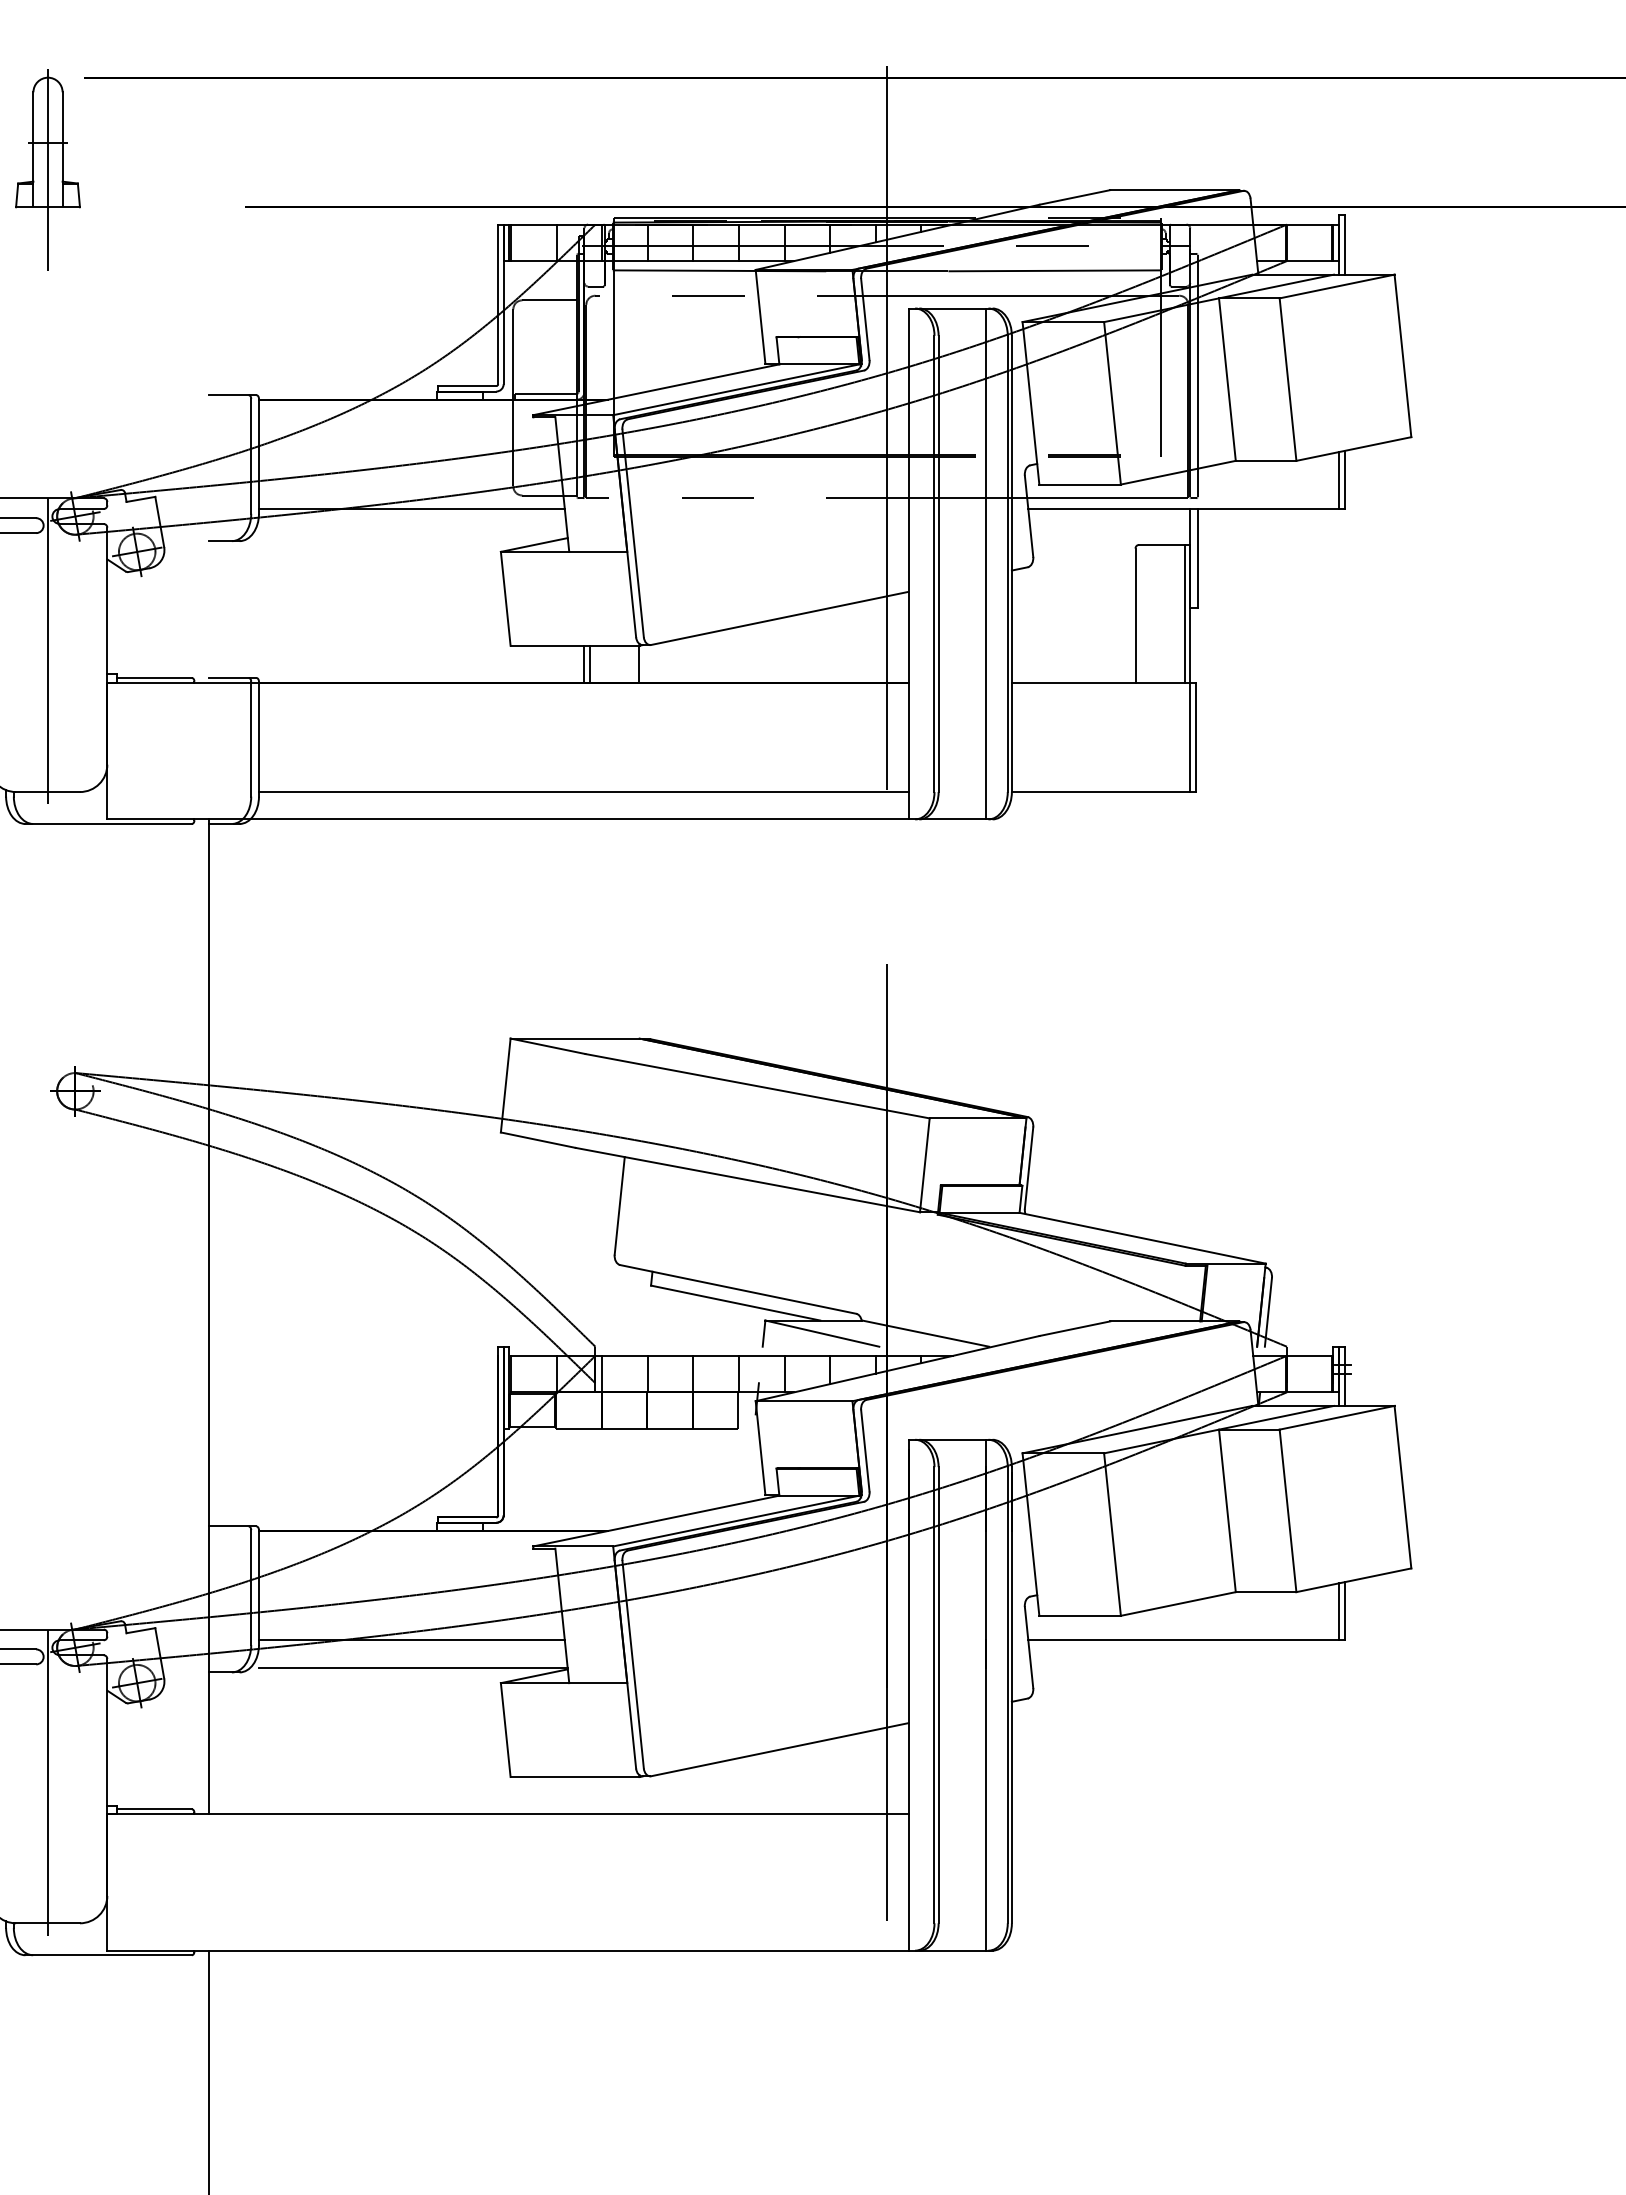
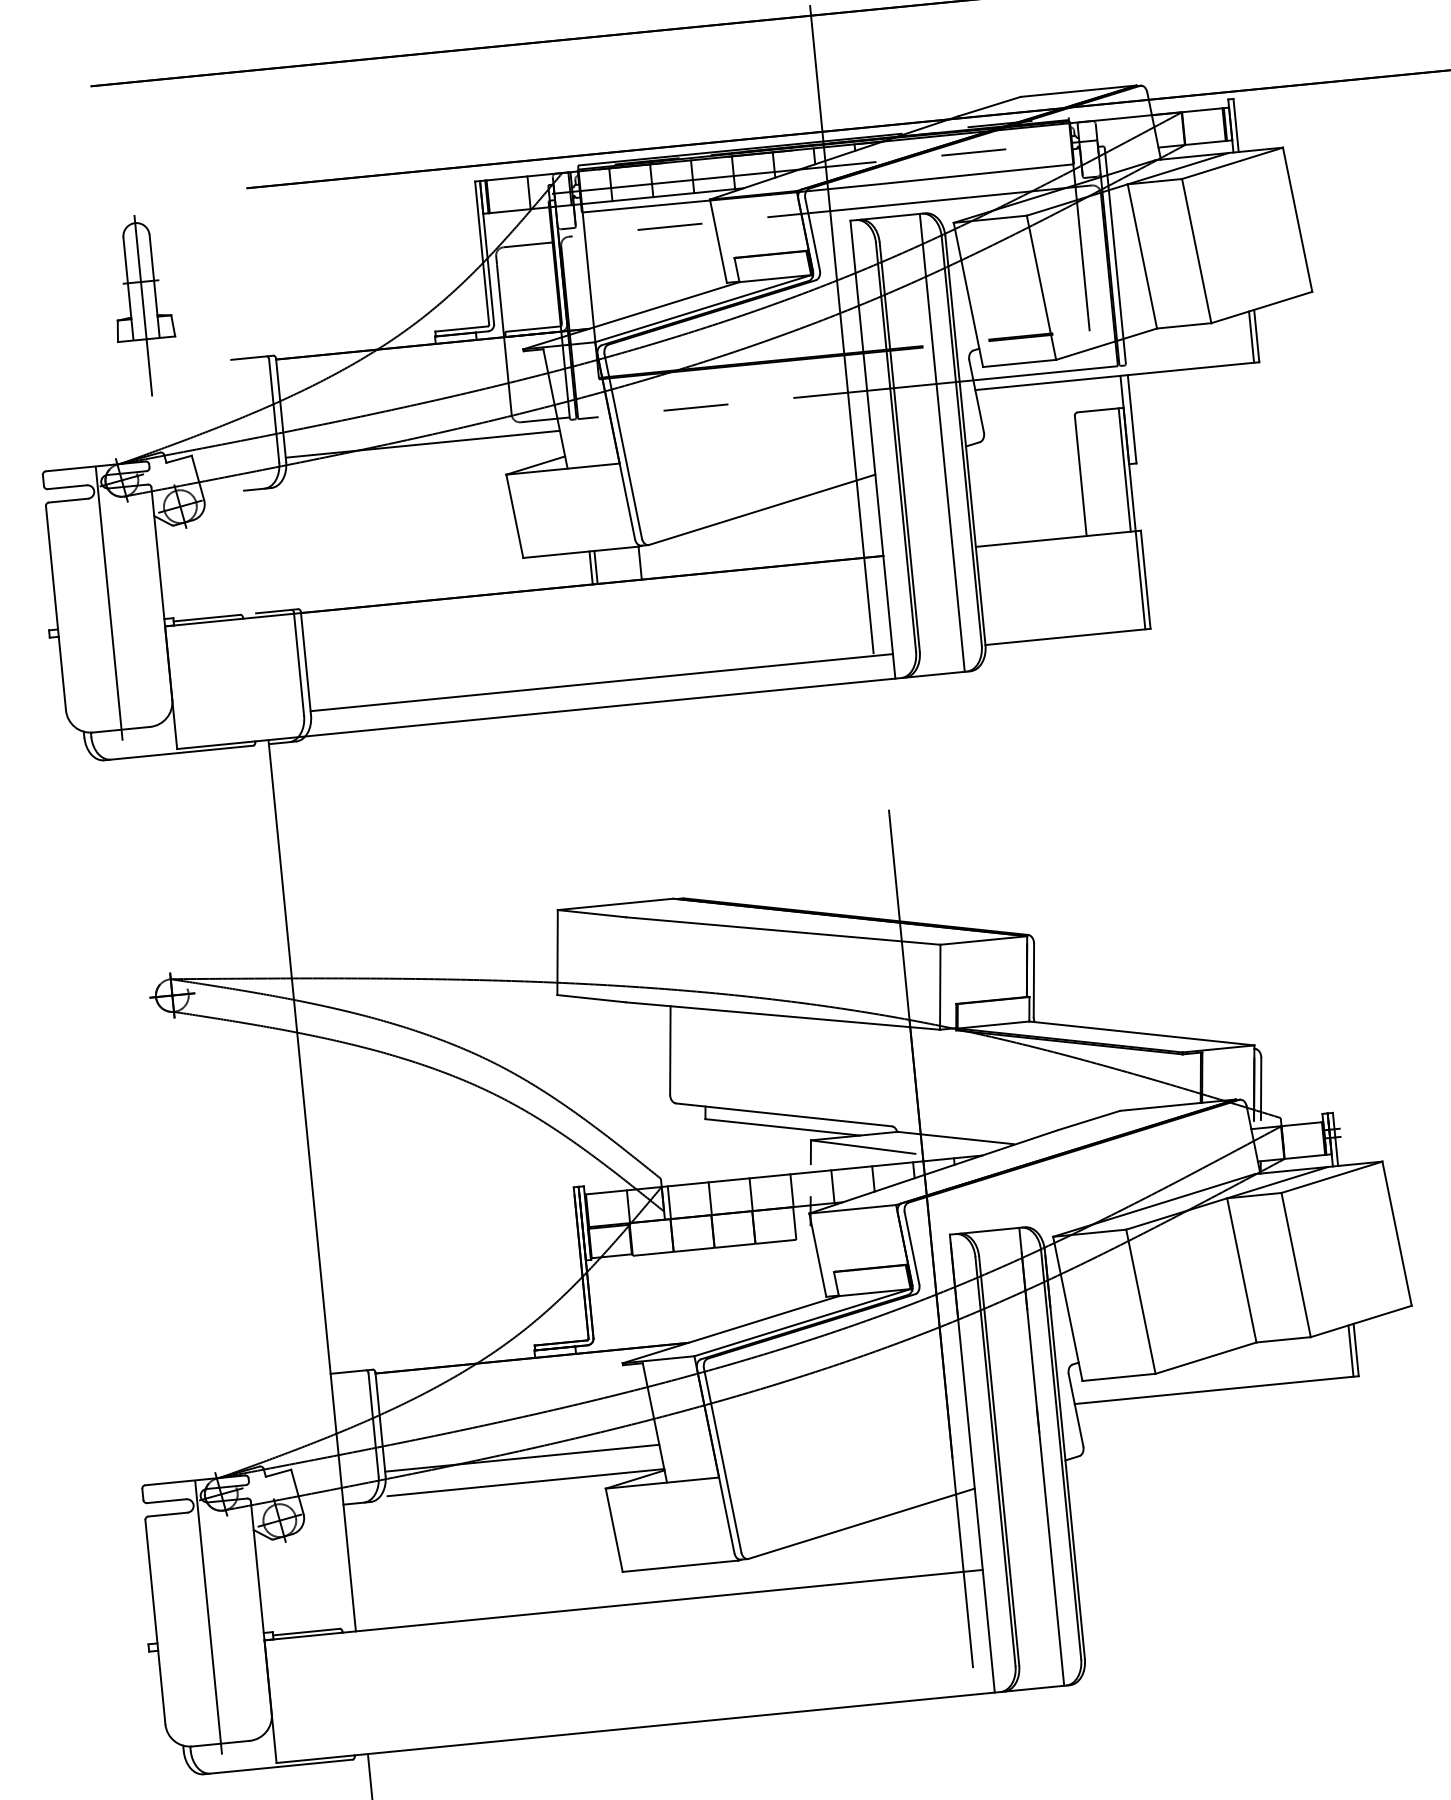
part: (47, 169) -> (142, 305), moved

